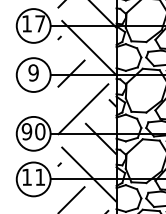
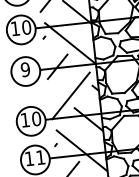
text: (40, 23) -> (26, 27), 17 -> 10
text: (26, 131) -> (24, 120), 90 -> 10

